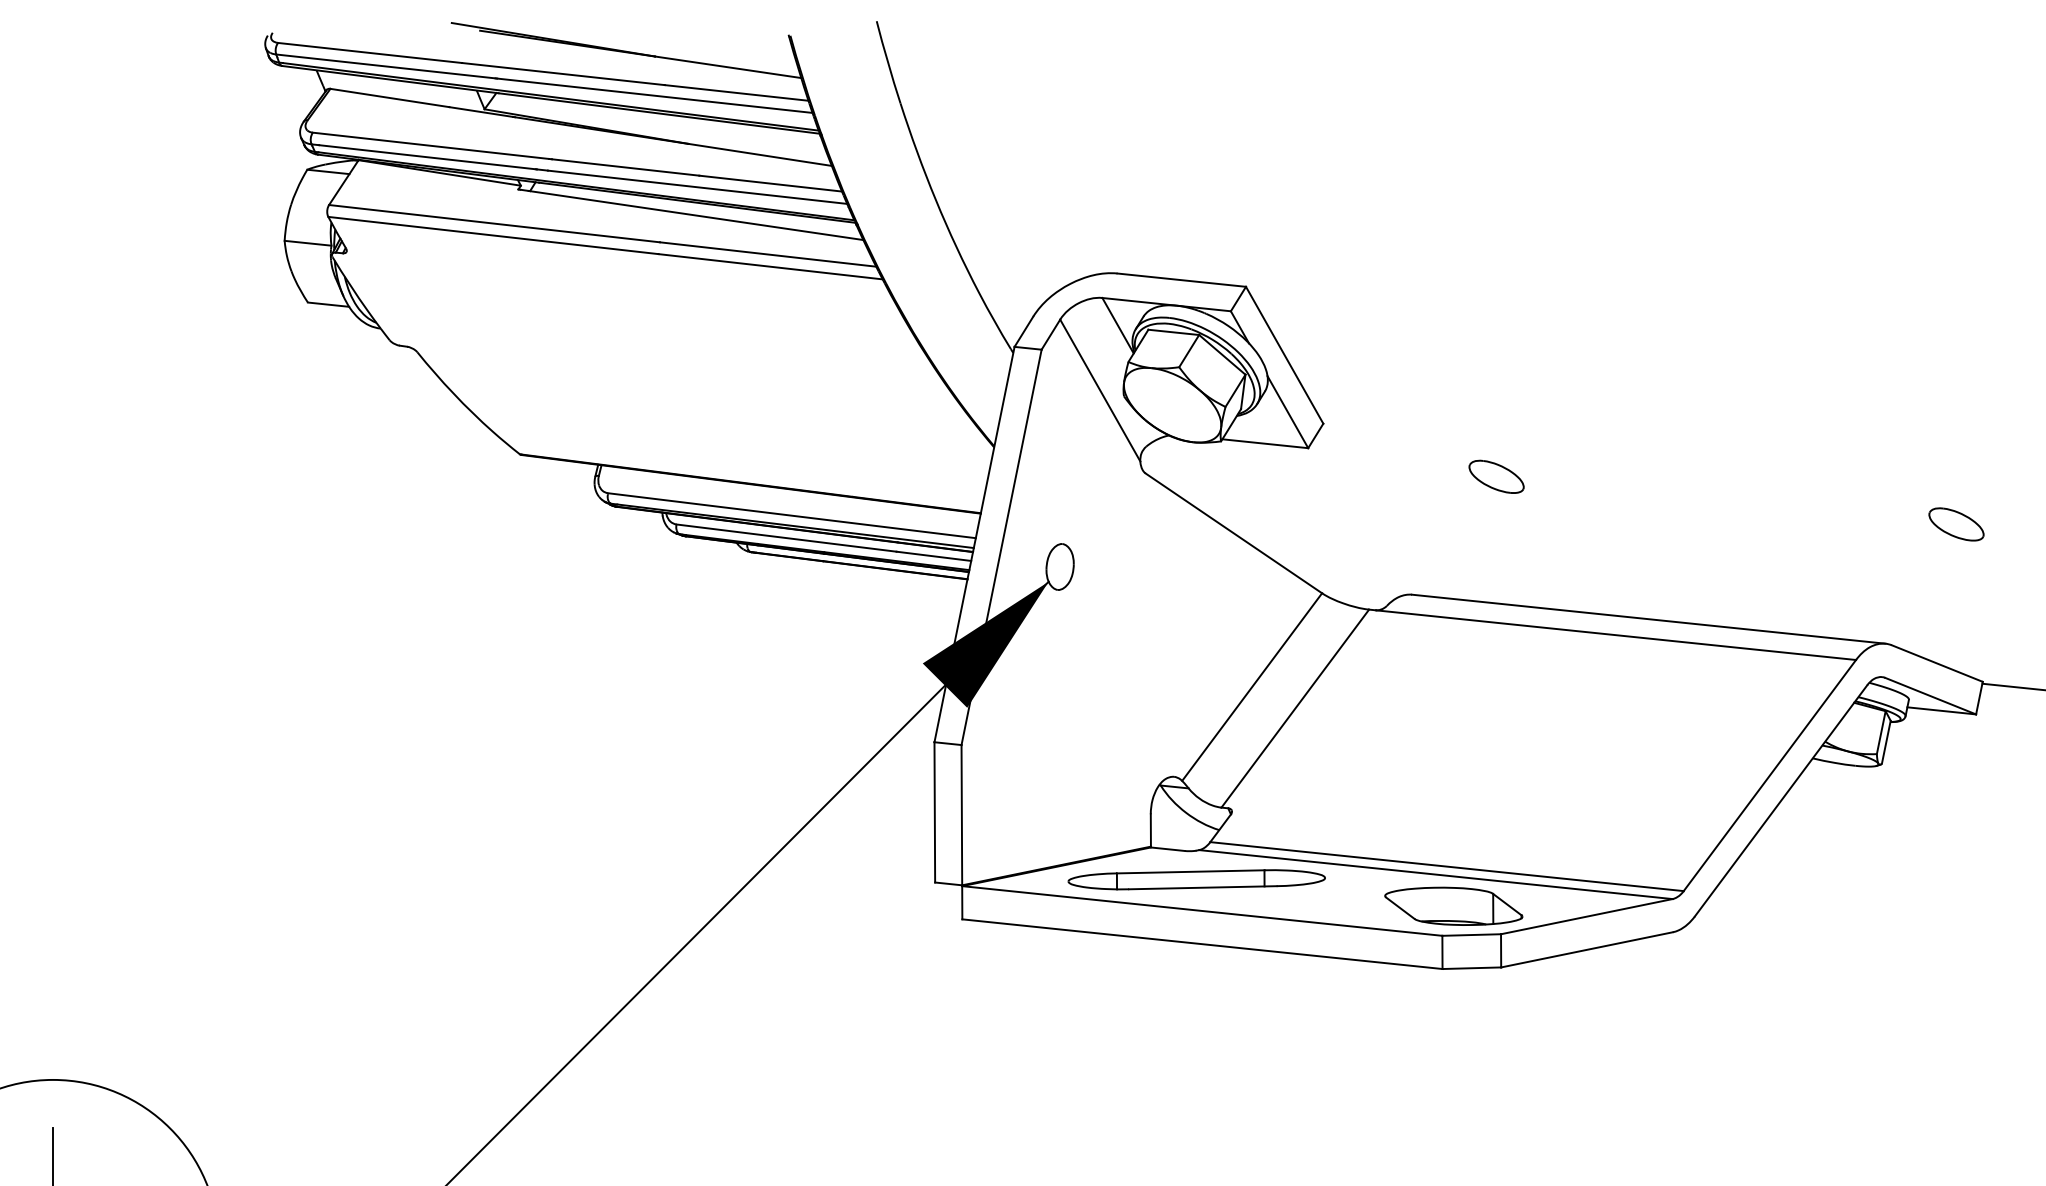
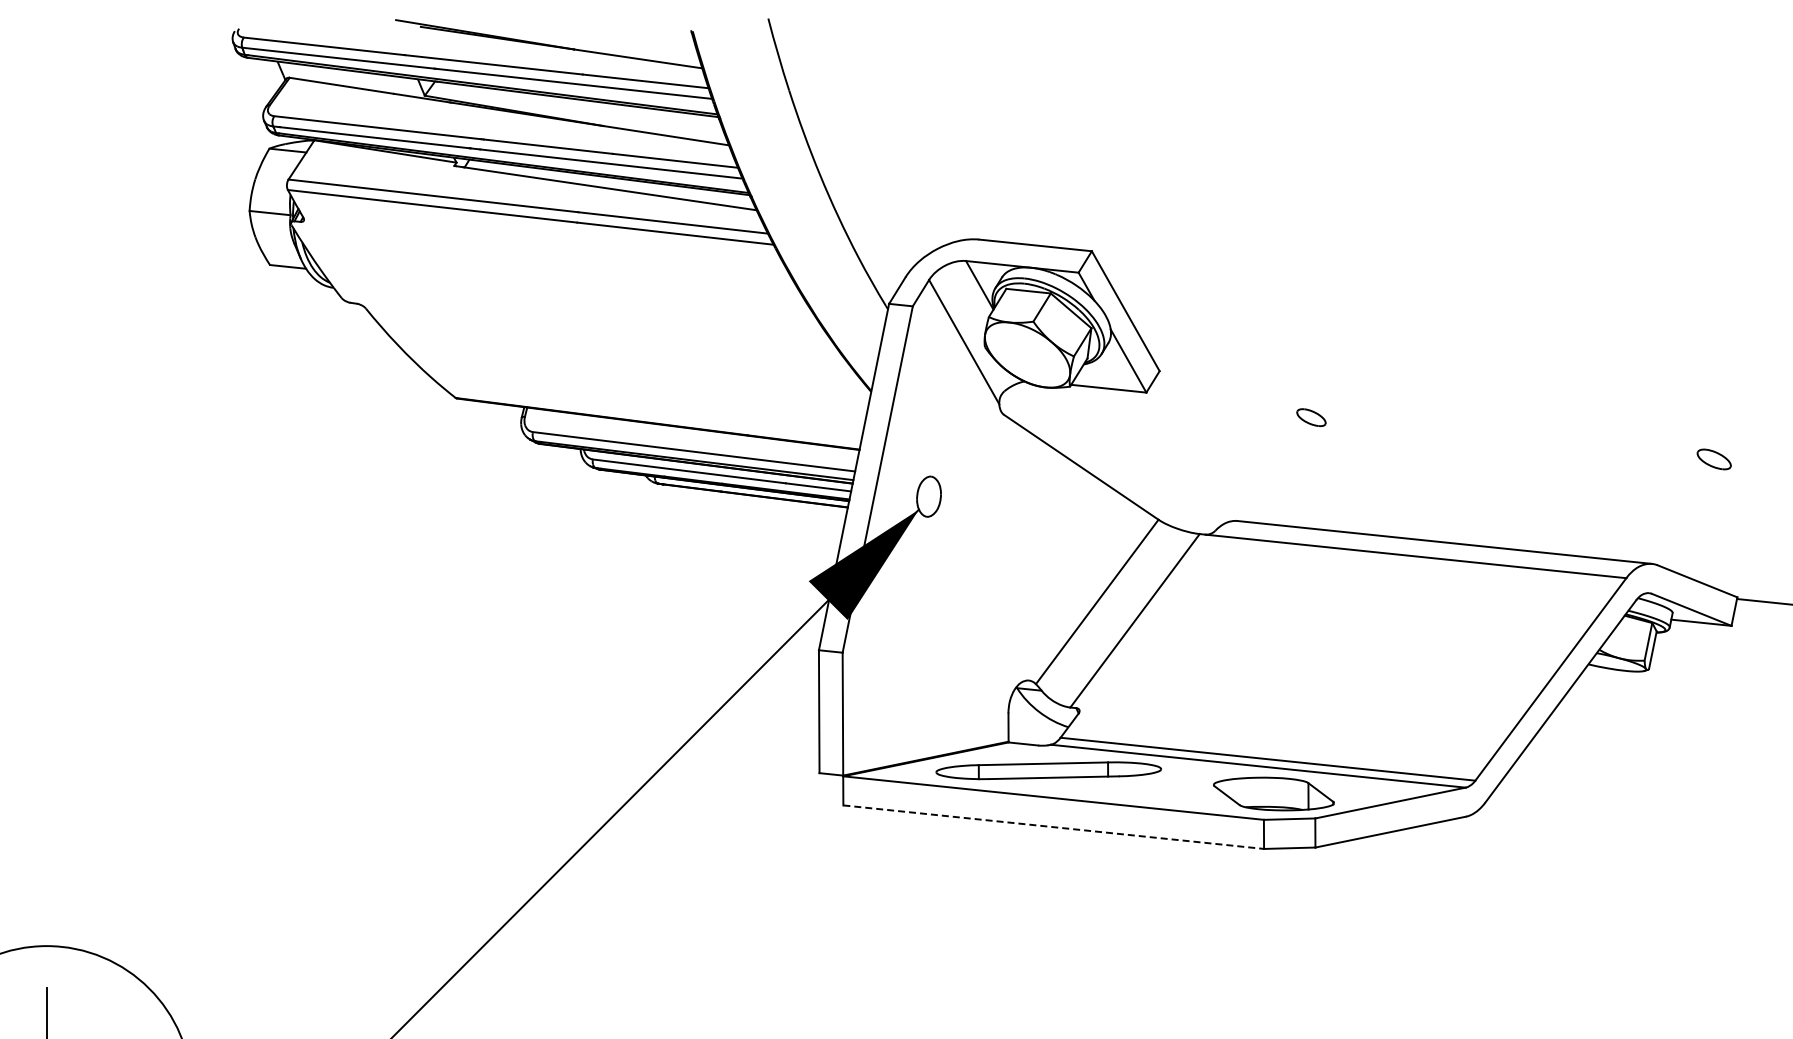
part: (1496, 476) -> (1311, 417), size x0.6
part: (1955, 524) -> (1713, 459), size x0.7
line: (1203, 944) -> (1054, 827), solid -> dashed

